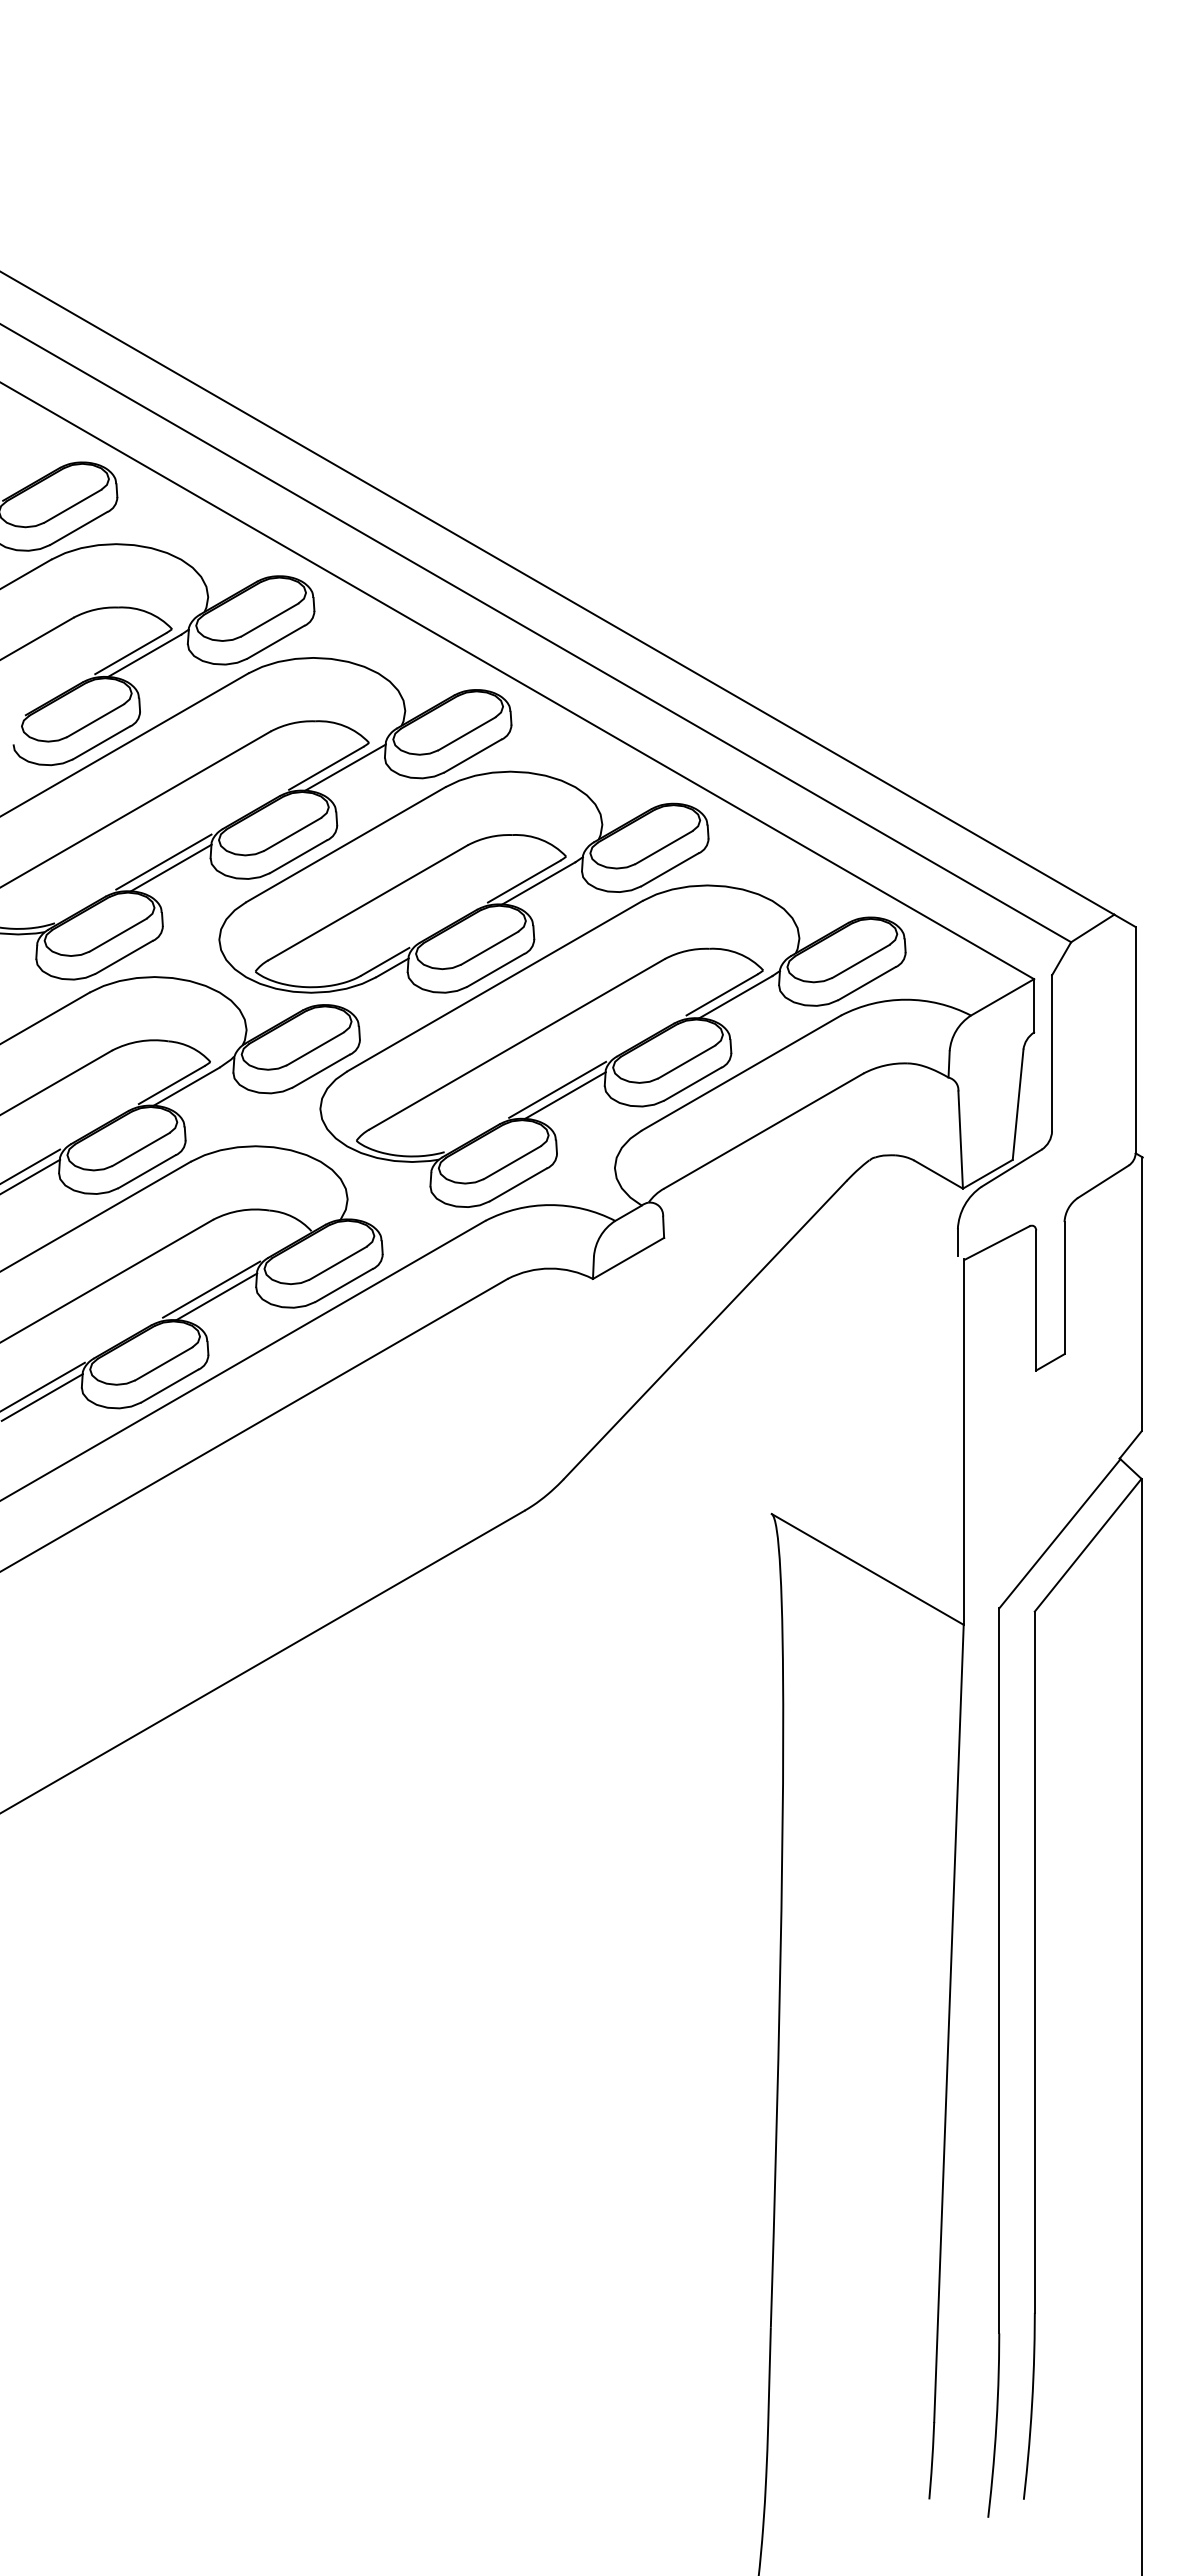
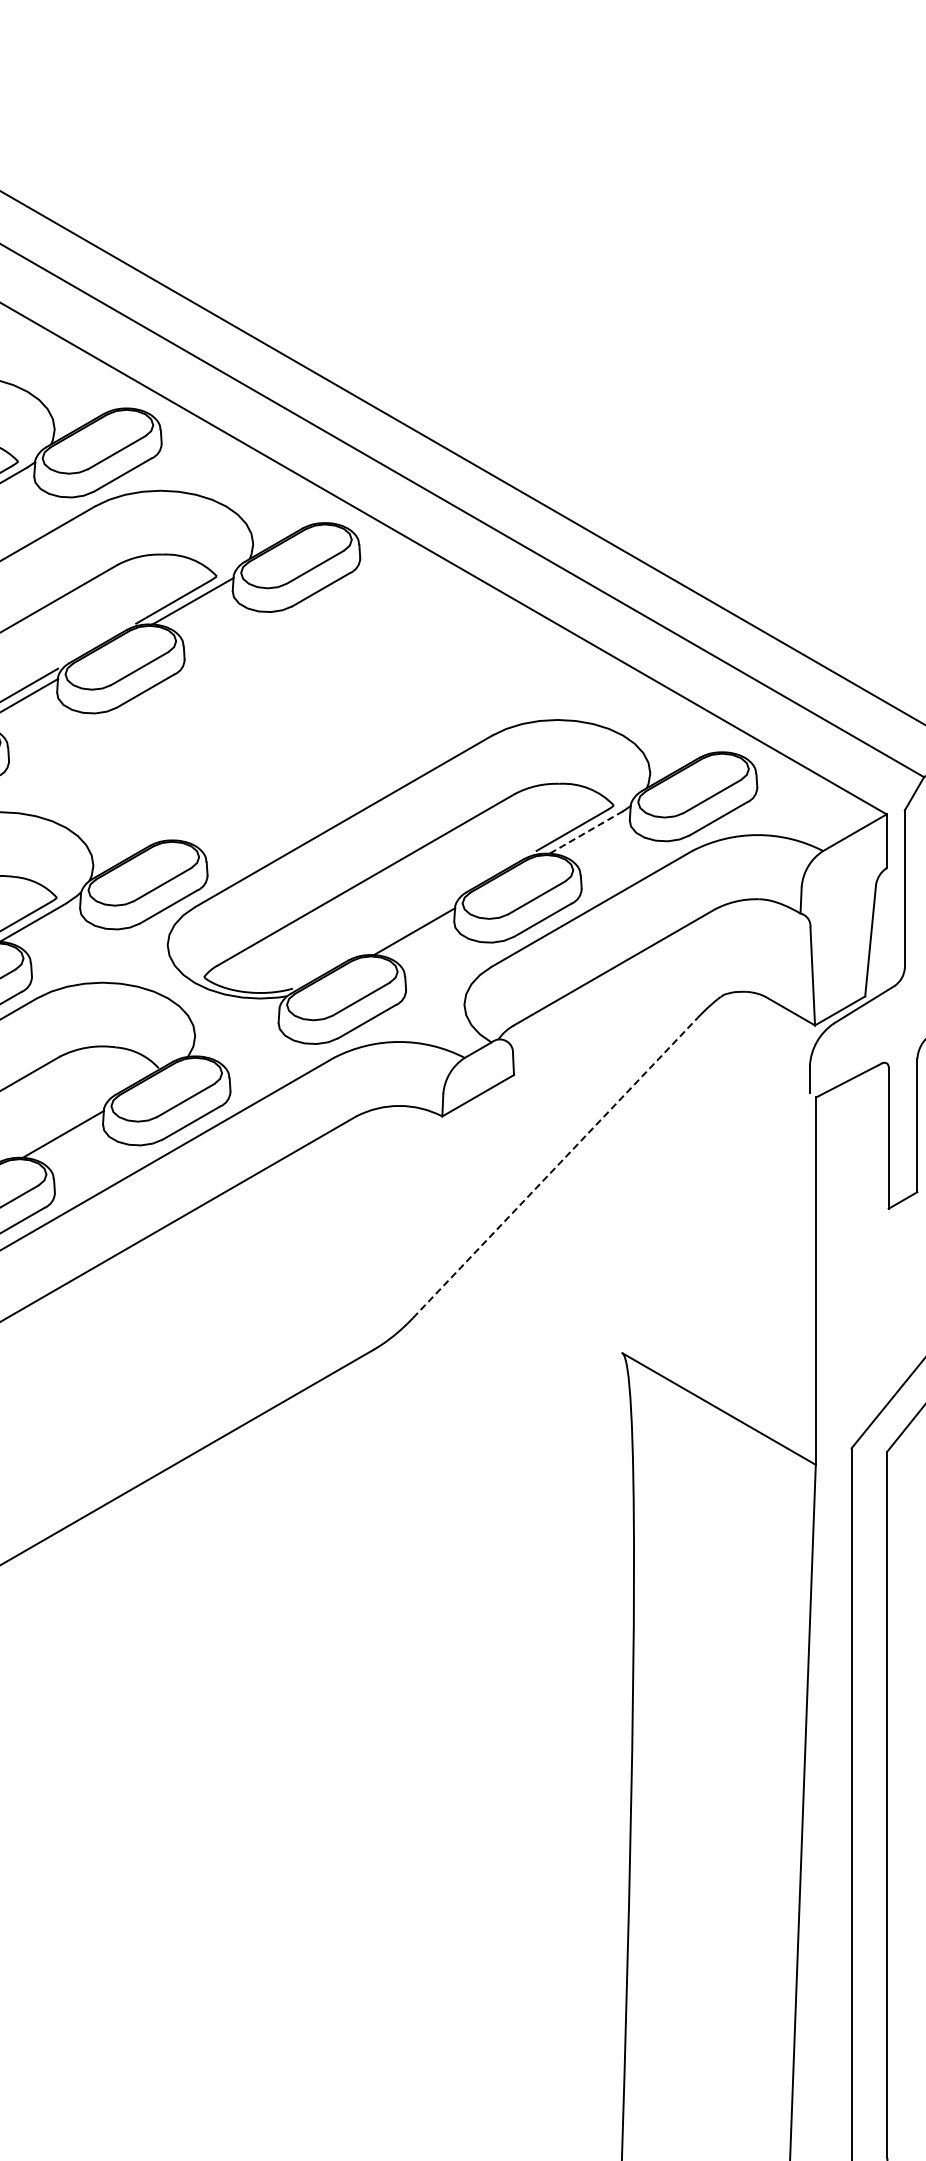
part: (463, 881) -> (311, 715), removed
line: (735, 997) -> (585, 832), solid -> dashed
line: (557, 1089) -> (406, 925), removed
line: (211, 1289) -> (58, 1127), removed
line: (705, 1329) -> (555, 1167), solid -> dashed

